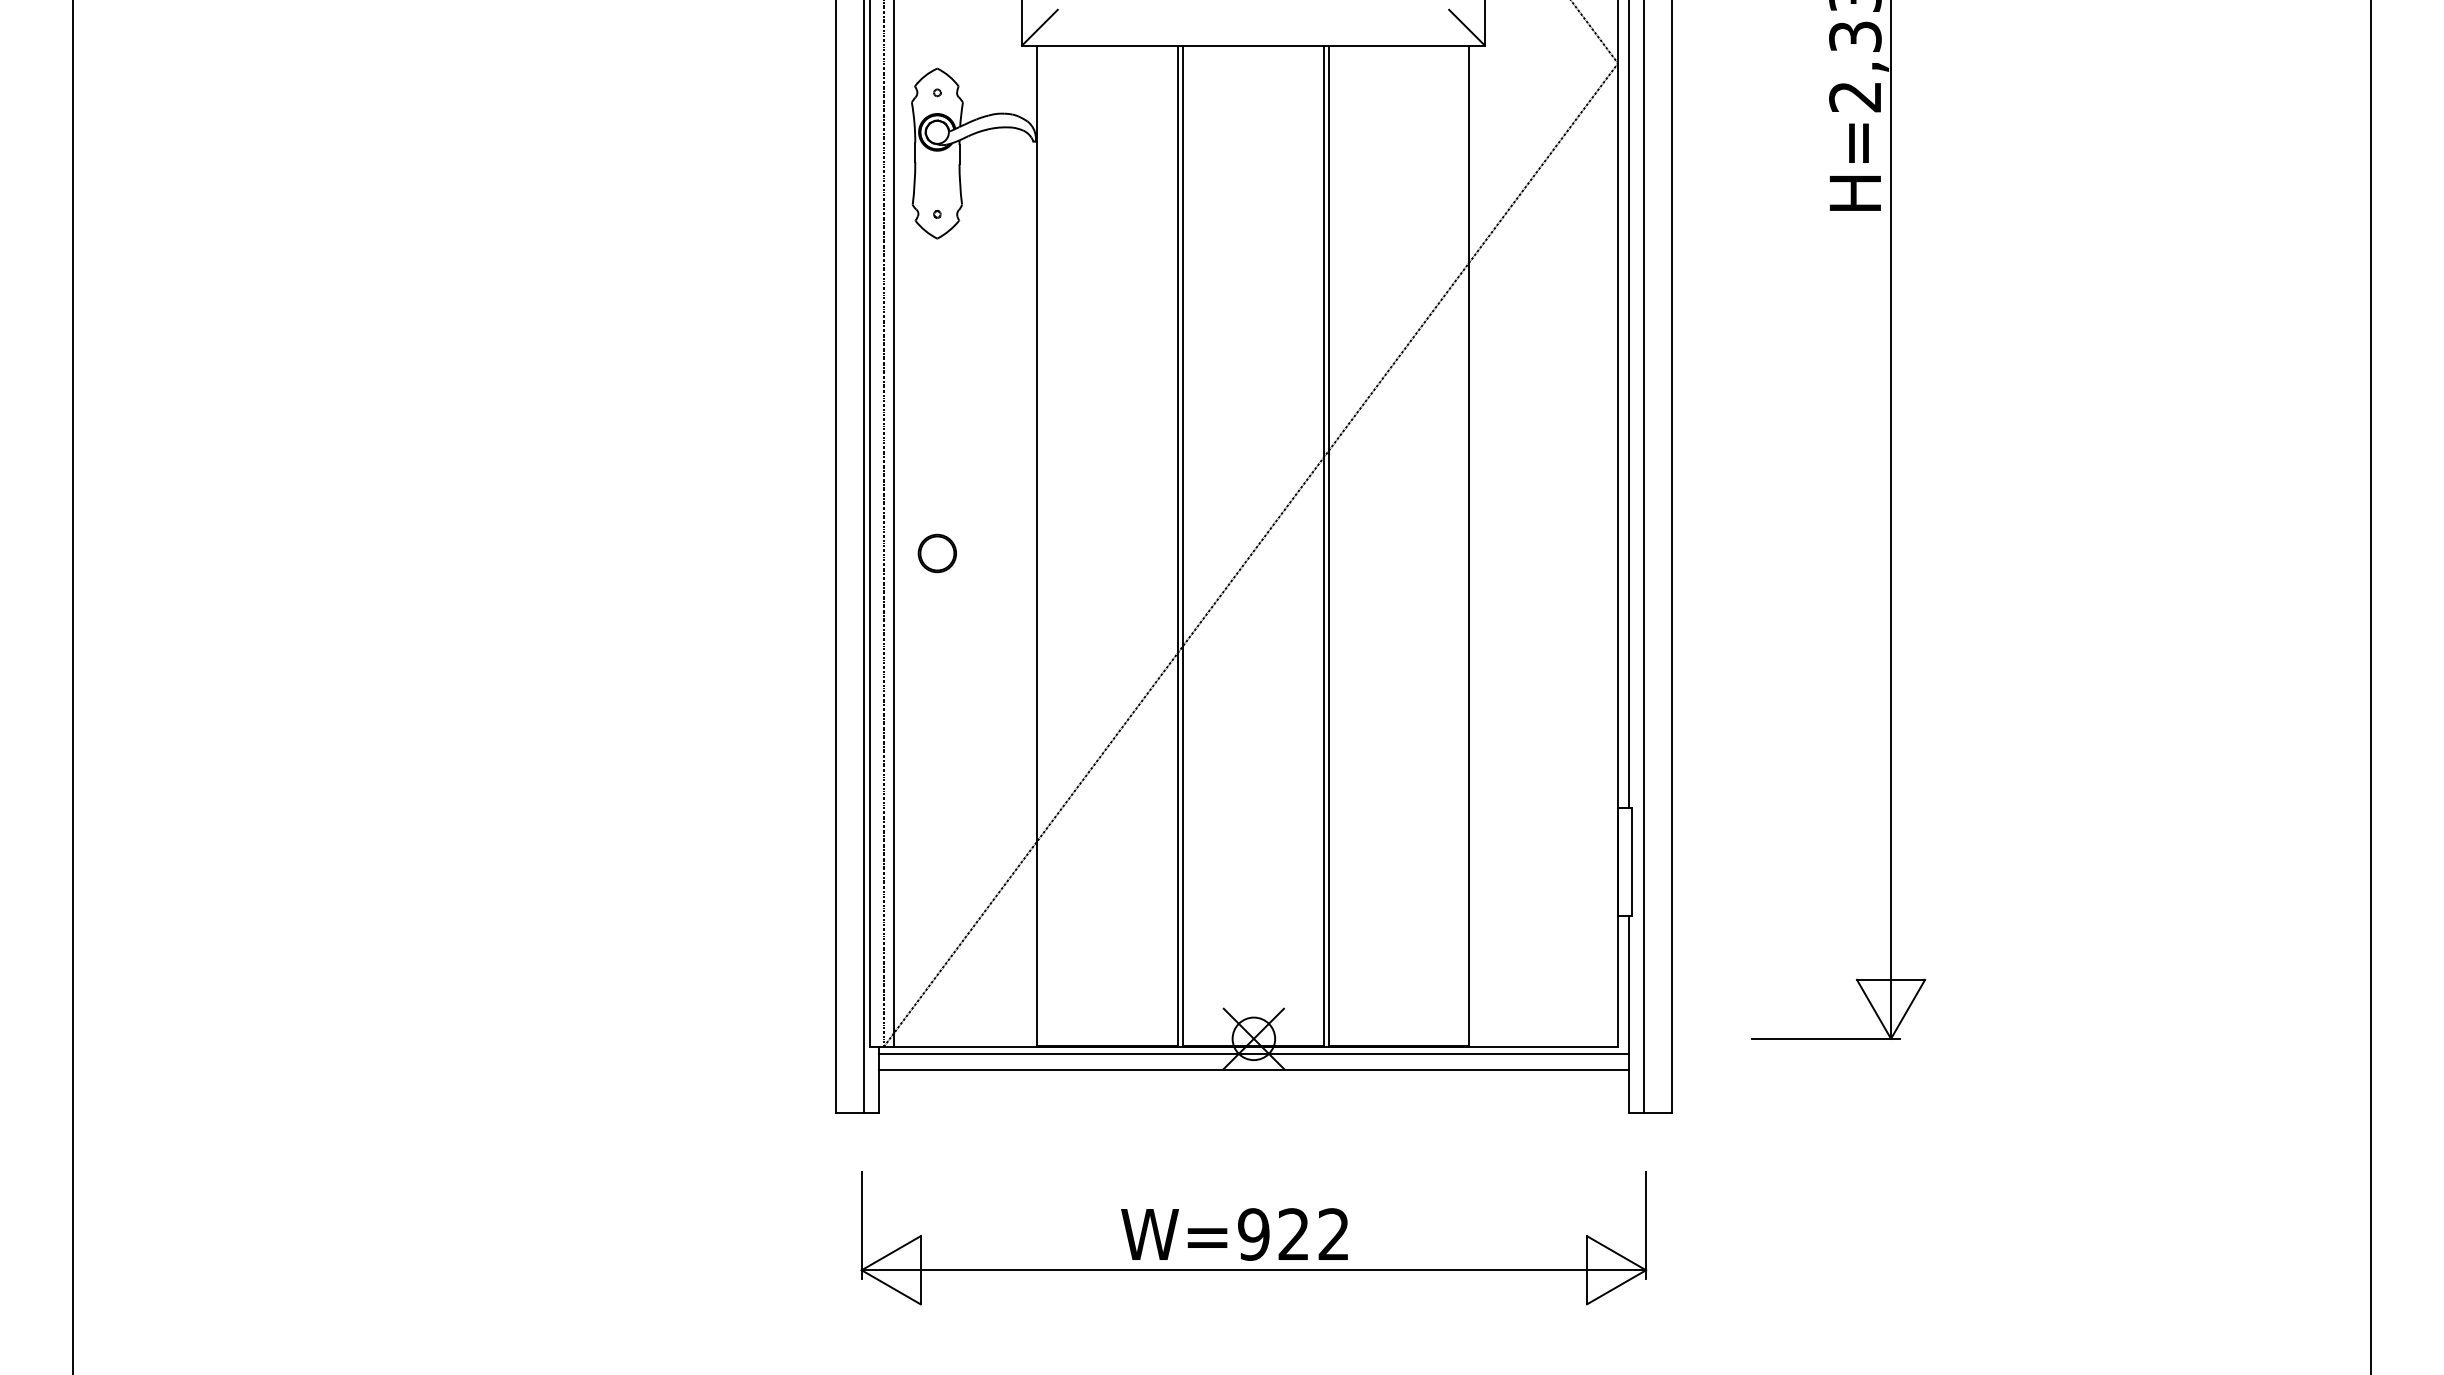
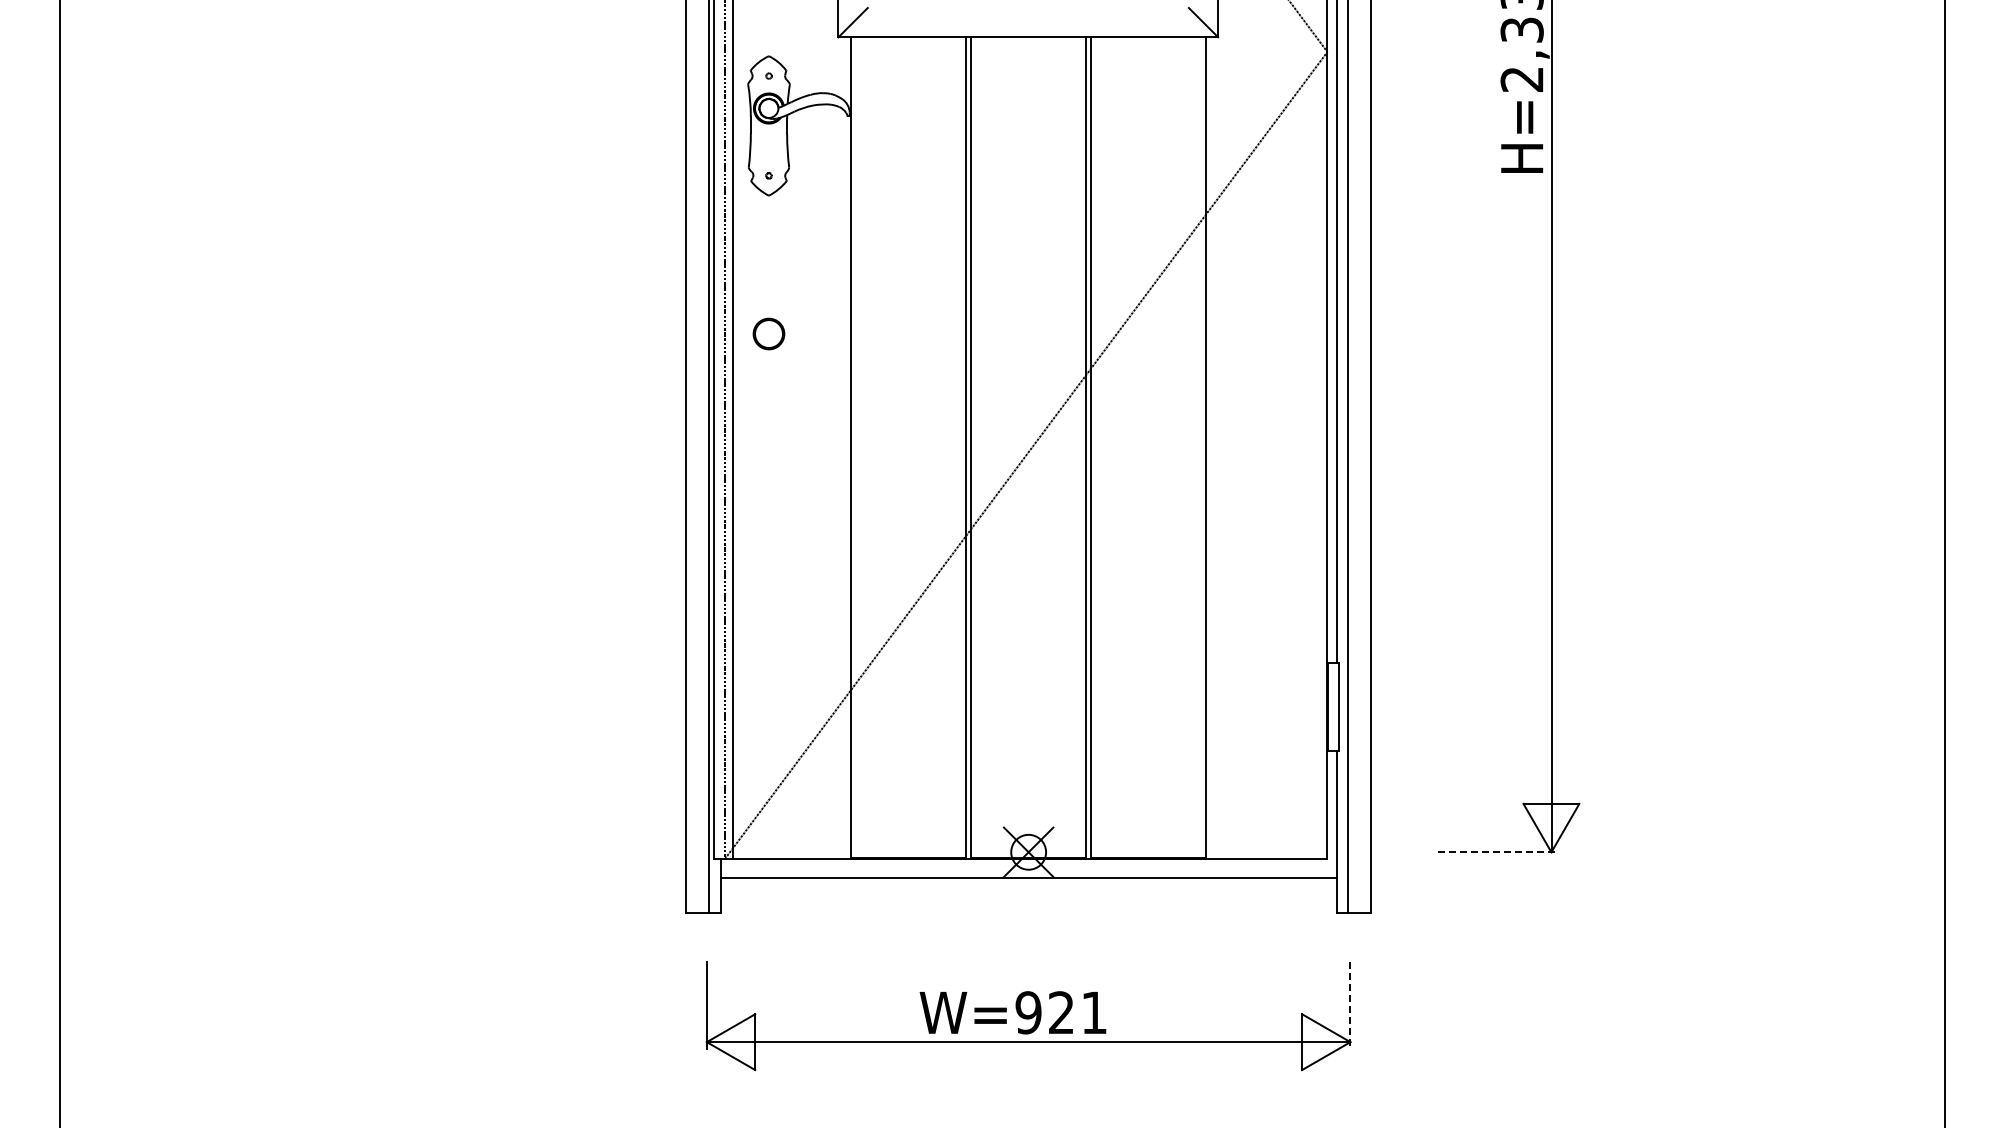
part: (936, 552) -> (768, 333), moved
line: (1826, 1039) -> (1498, 852), solid -> dashed
line: (1253, 1053) -> (1028, 864), removed
line: (1646, 1225) -> (1350, 1005), solid -> dashed
text: (1332, 1234) -> (1093, 1012), W=922 -> W=921

